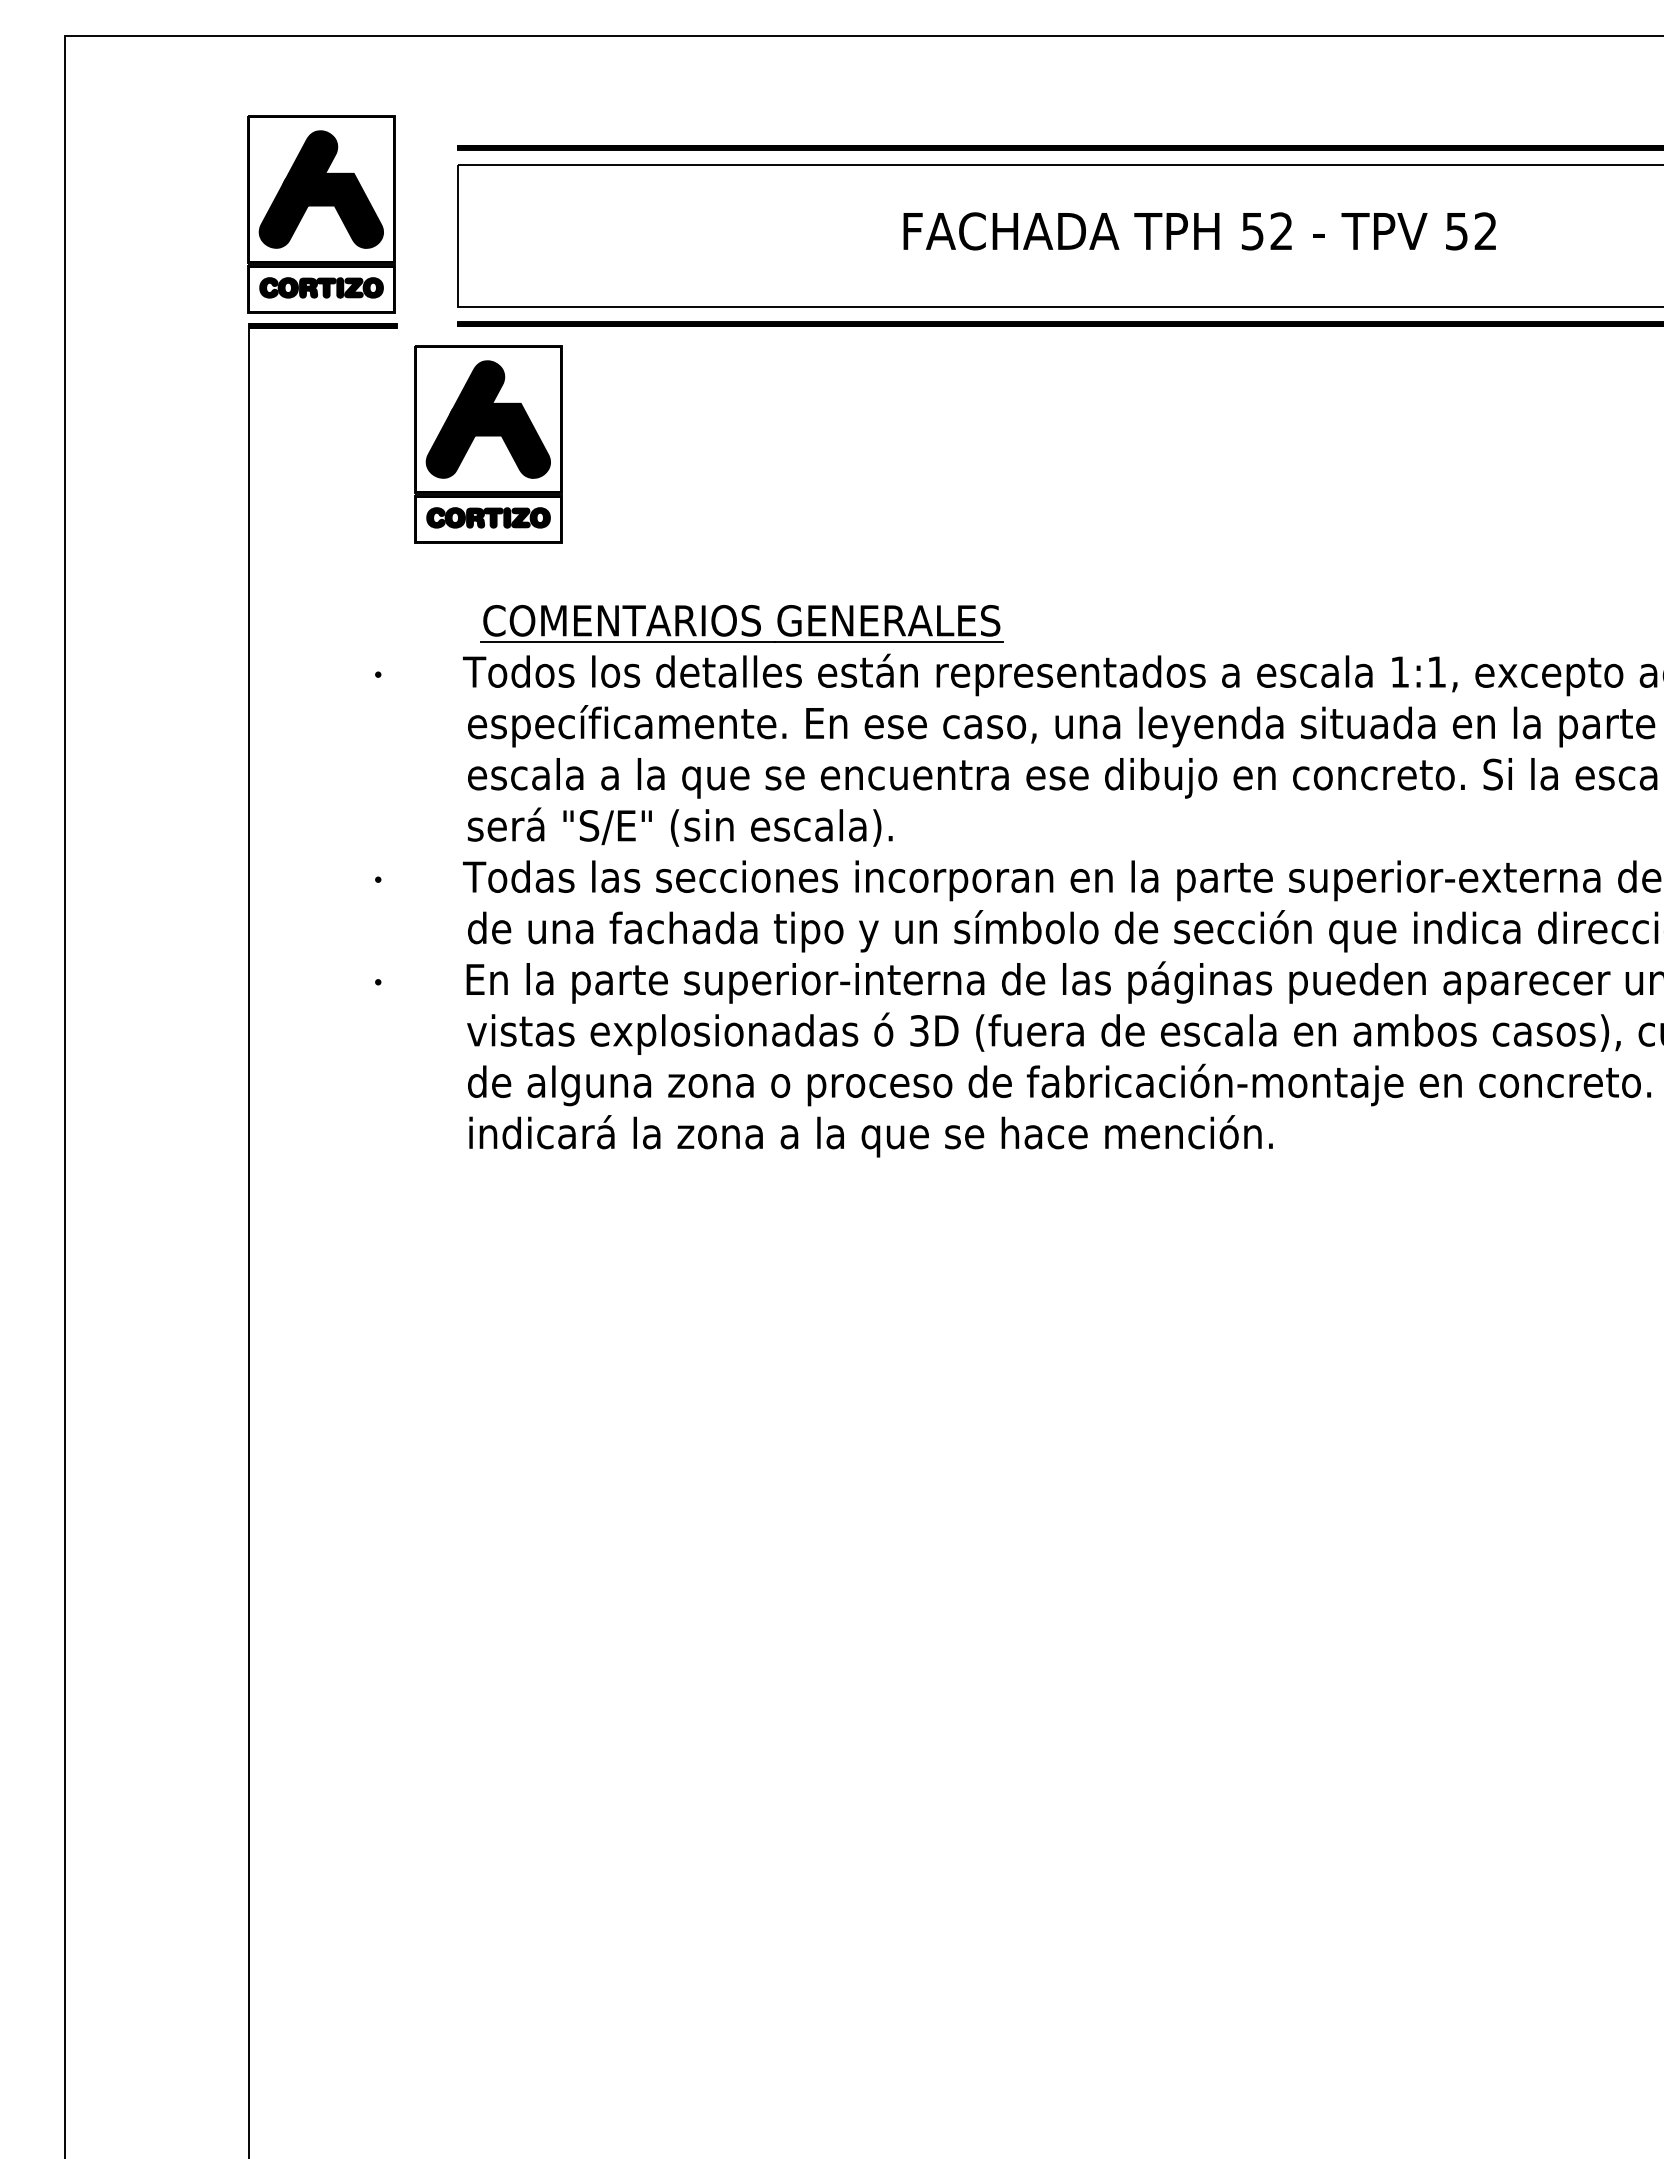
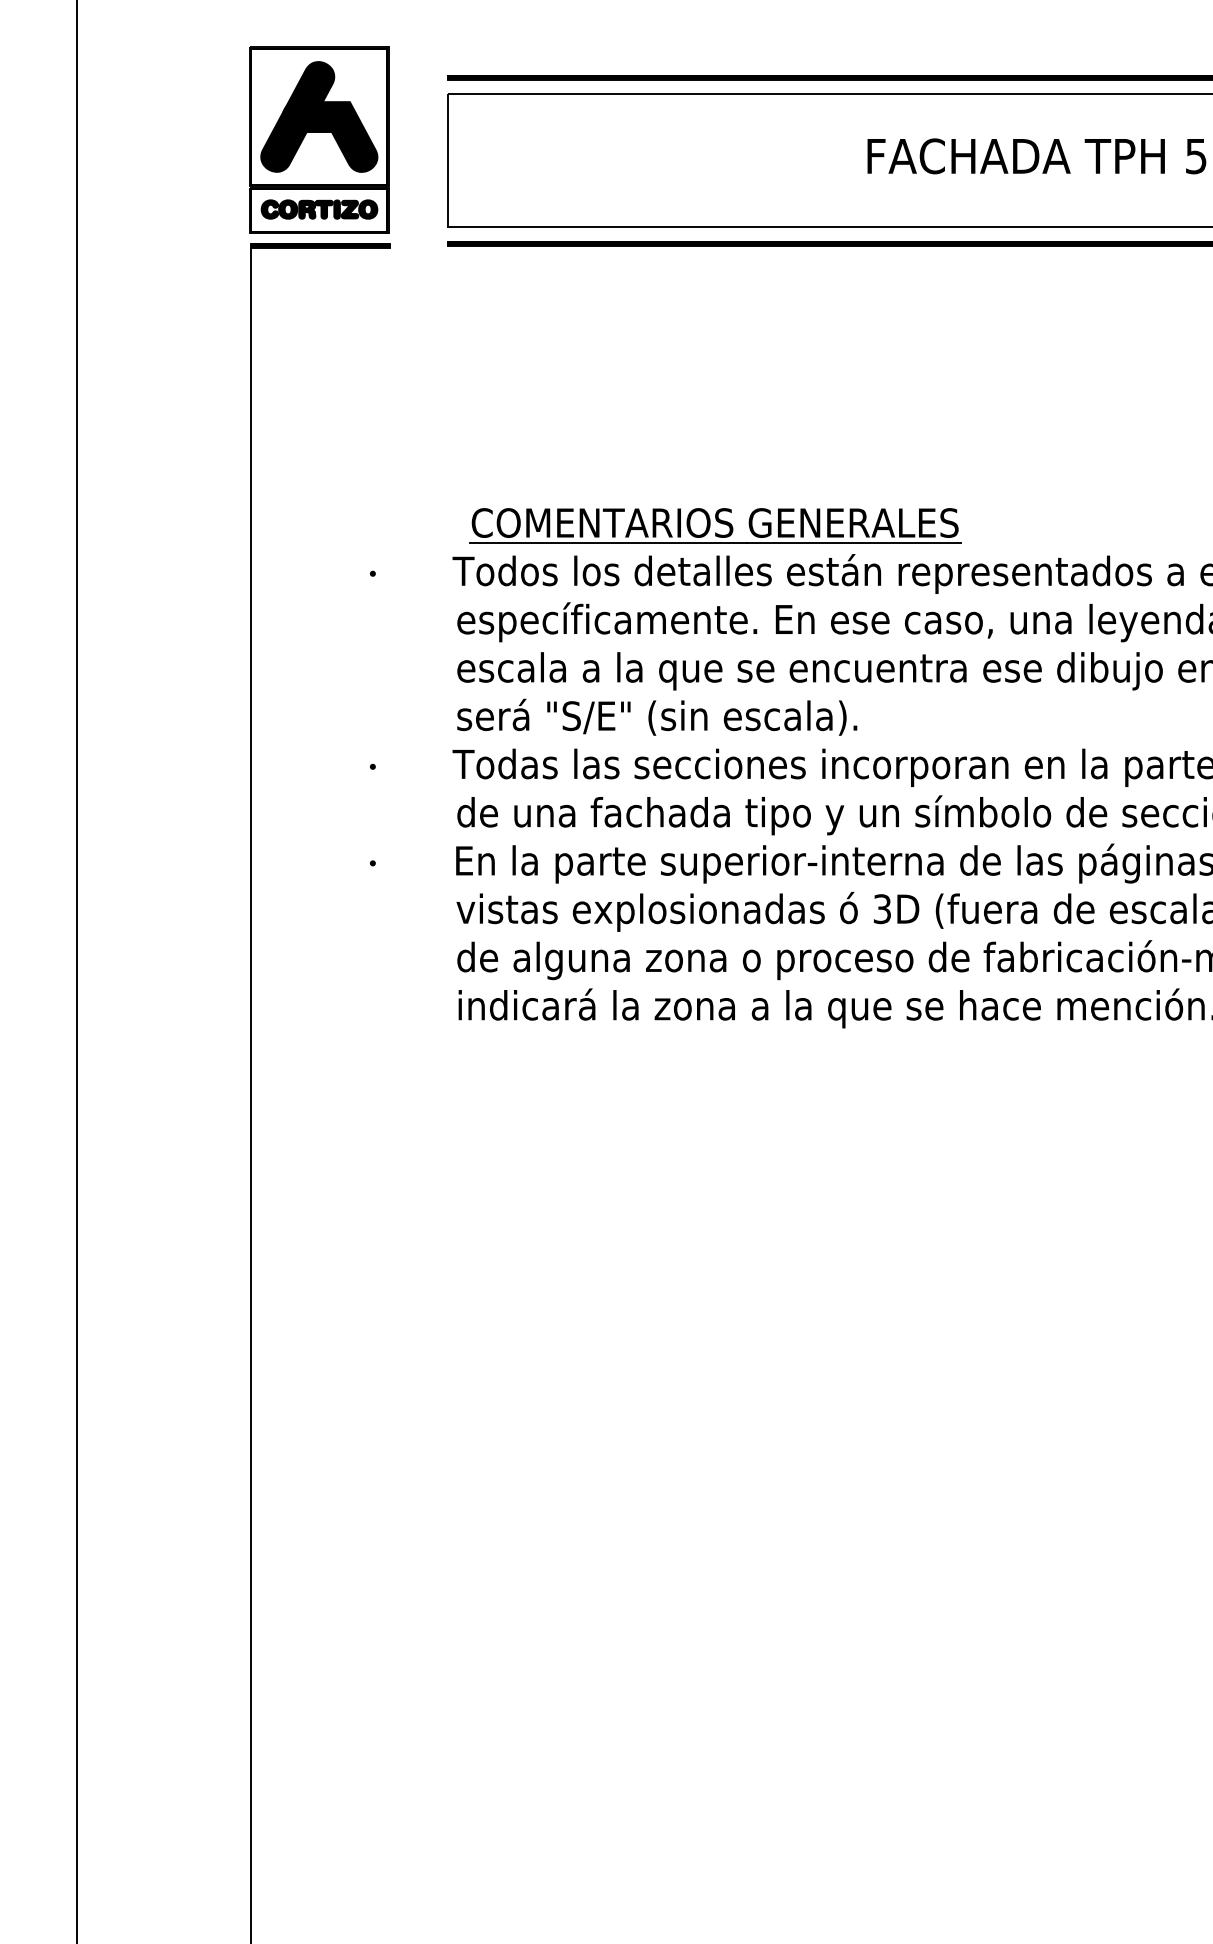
part: (488, 444) -> (476, 357), removed

